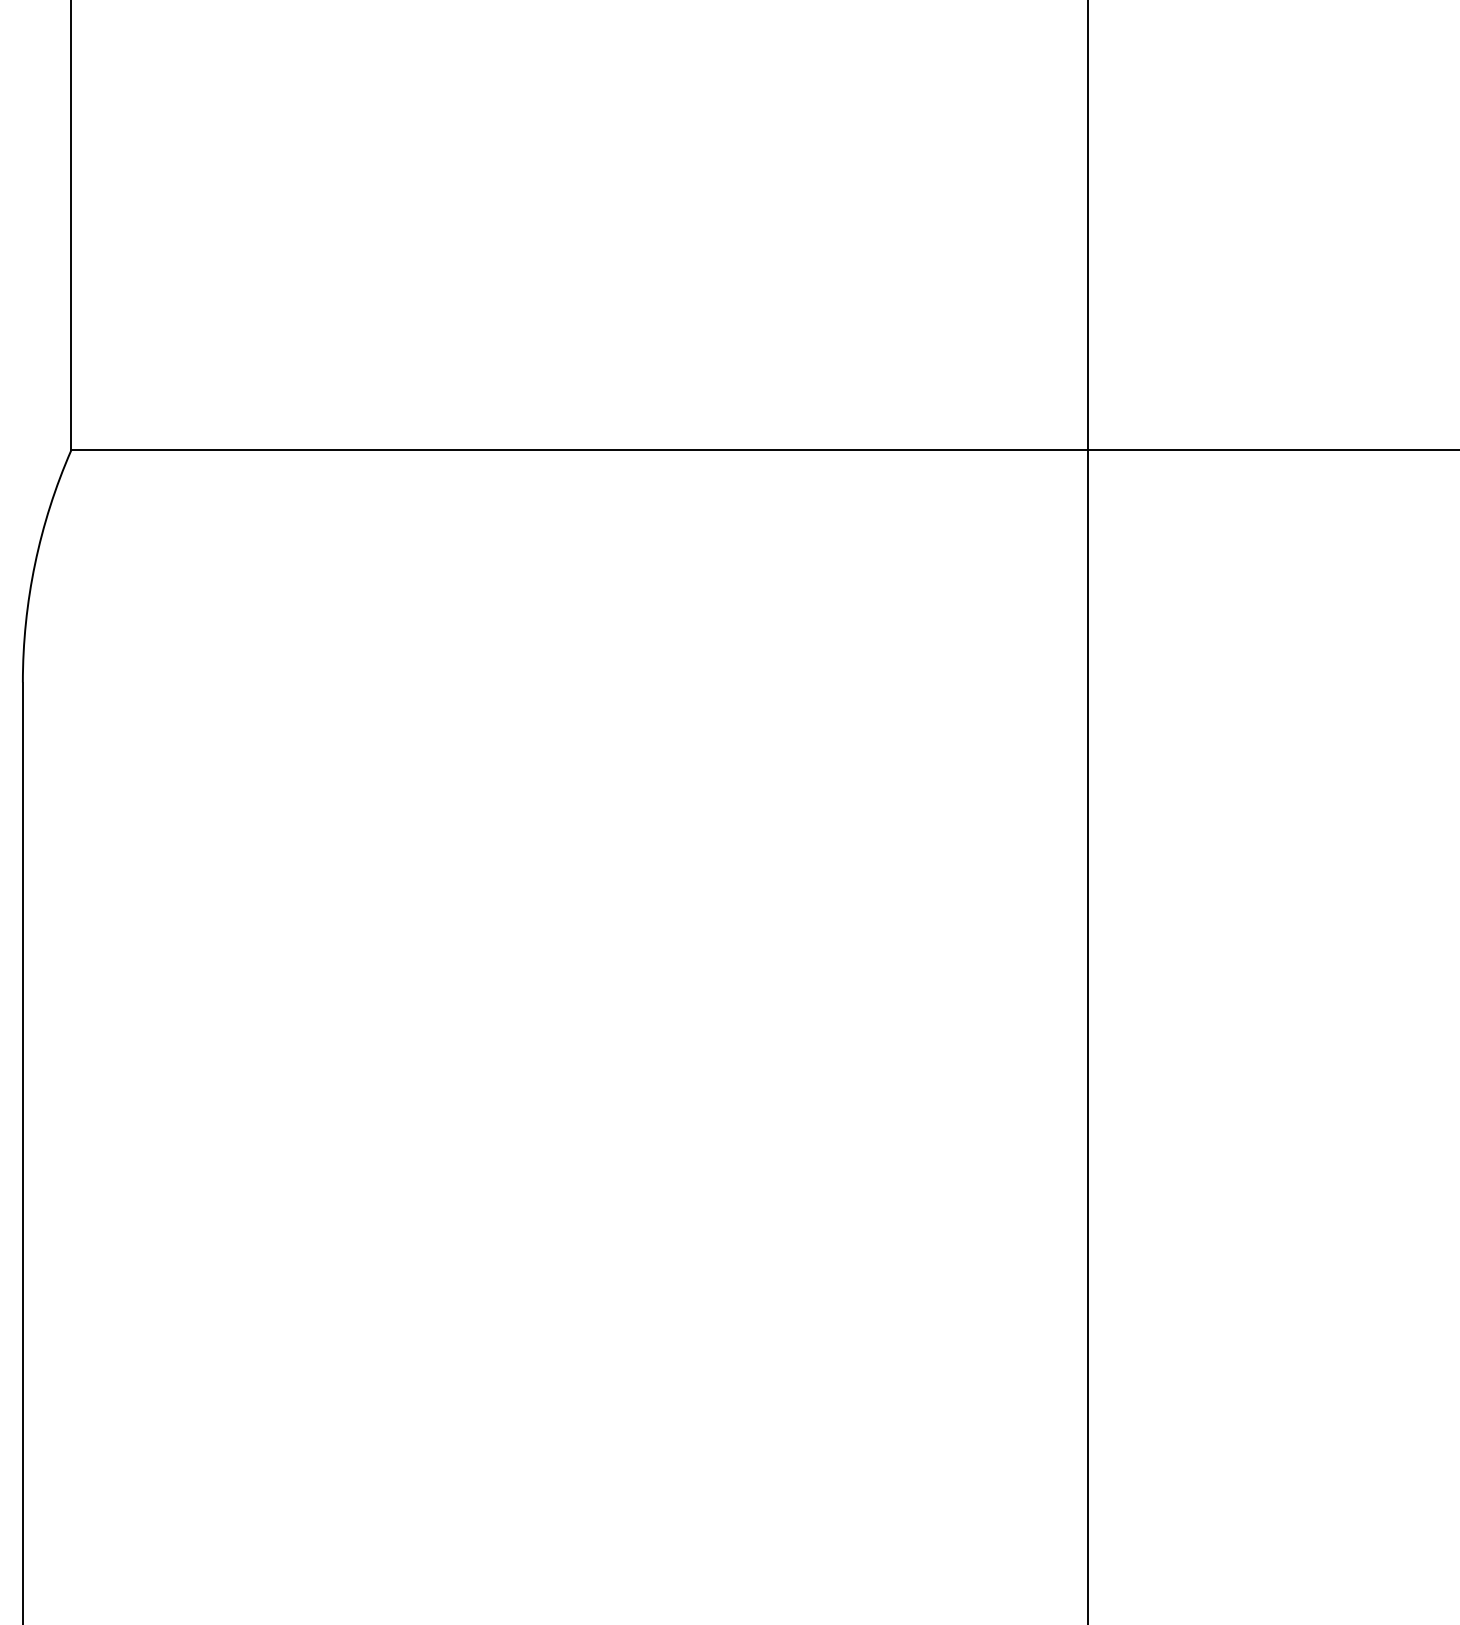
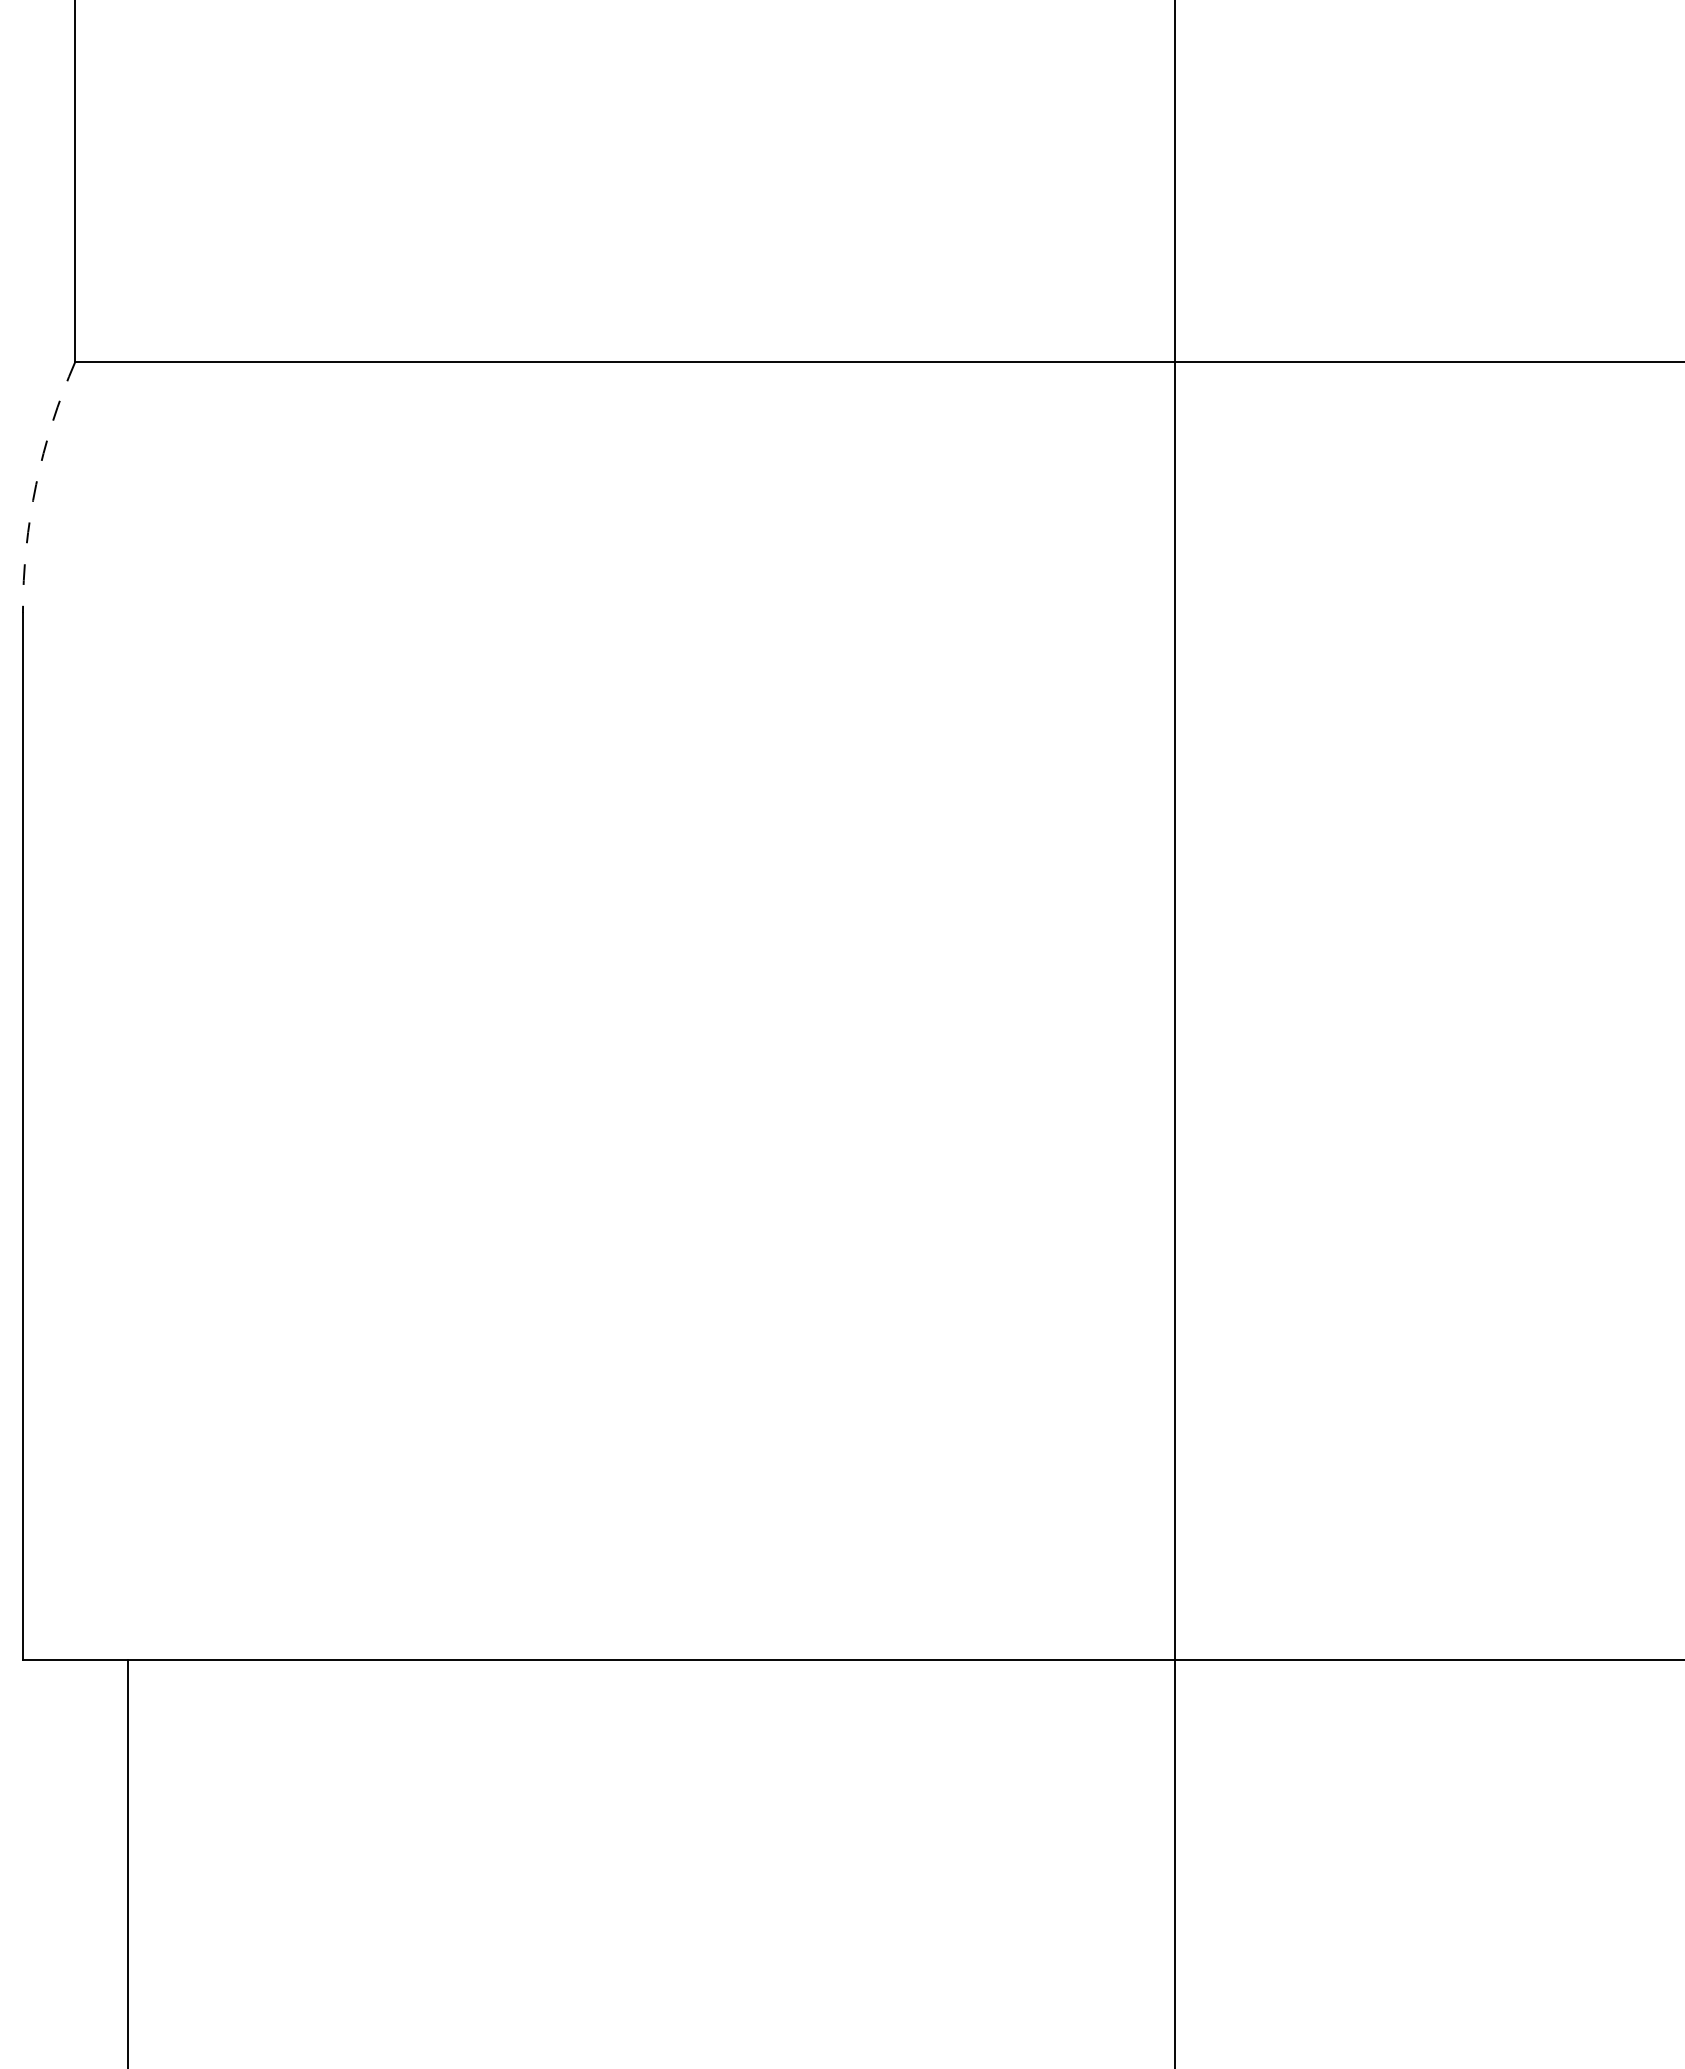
arc: (35, 563) -> (36, 484), solid -> dashed

